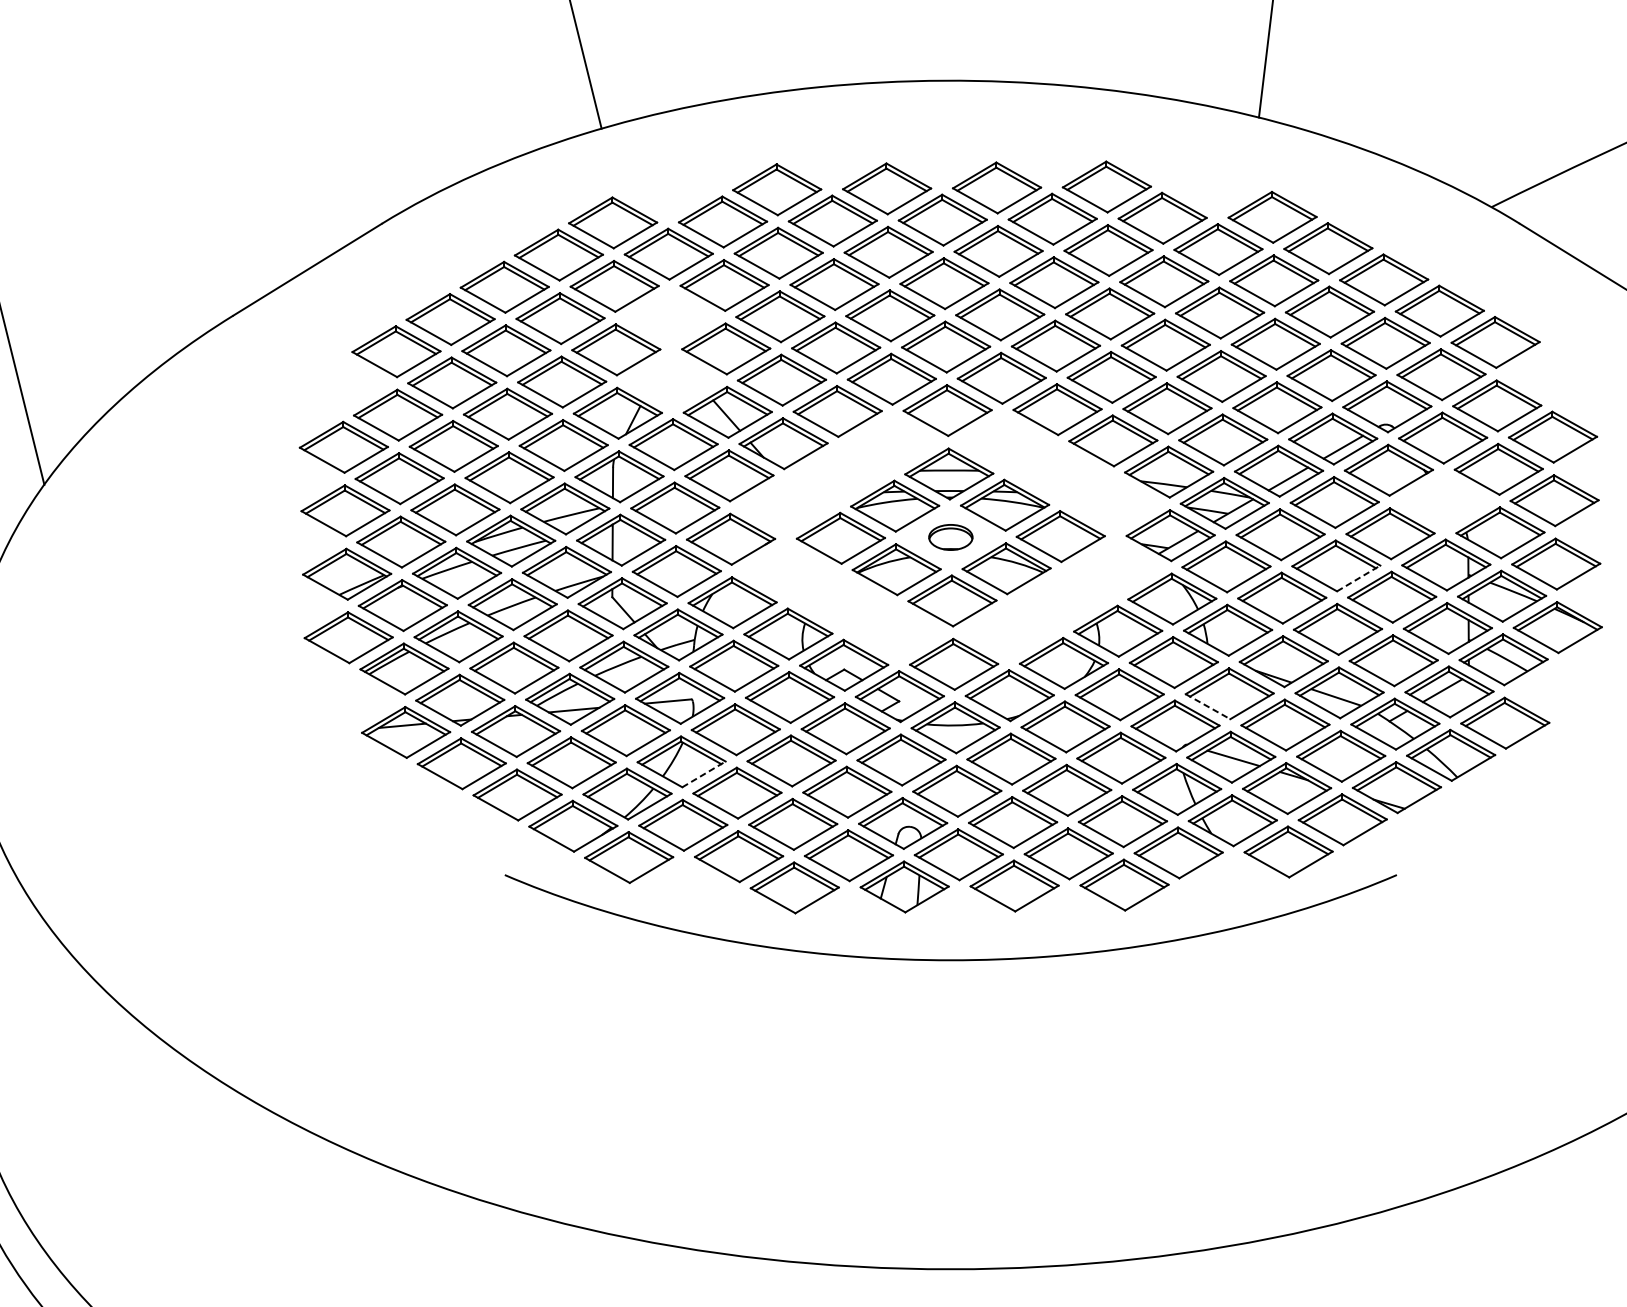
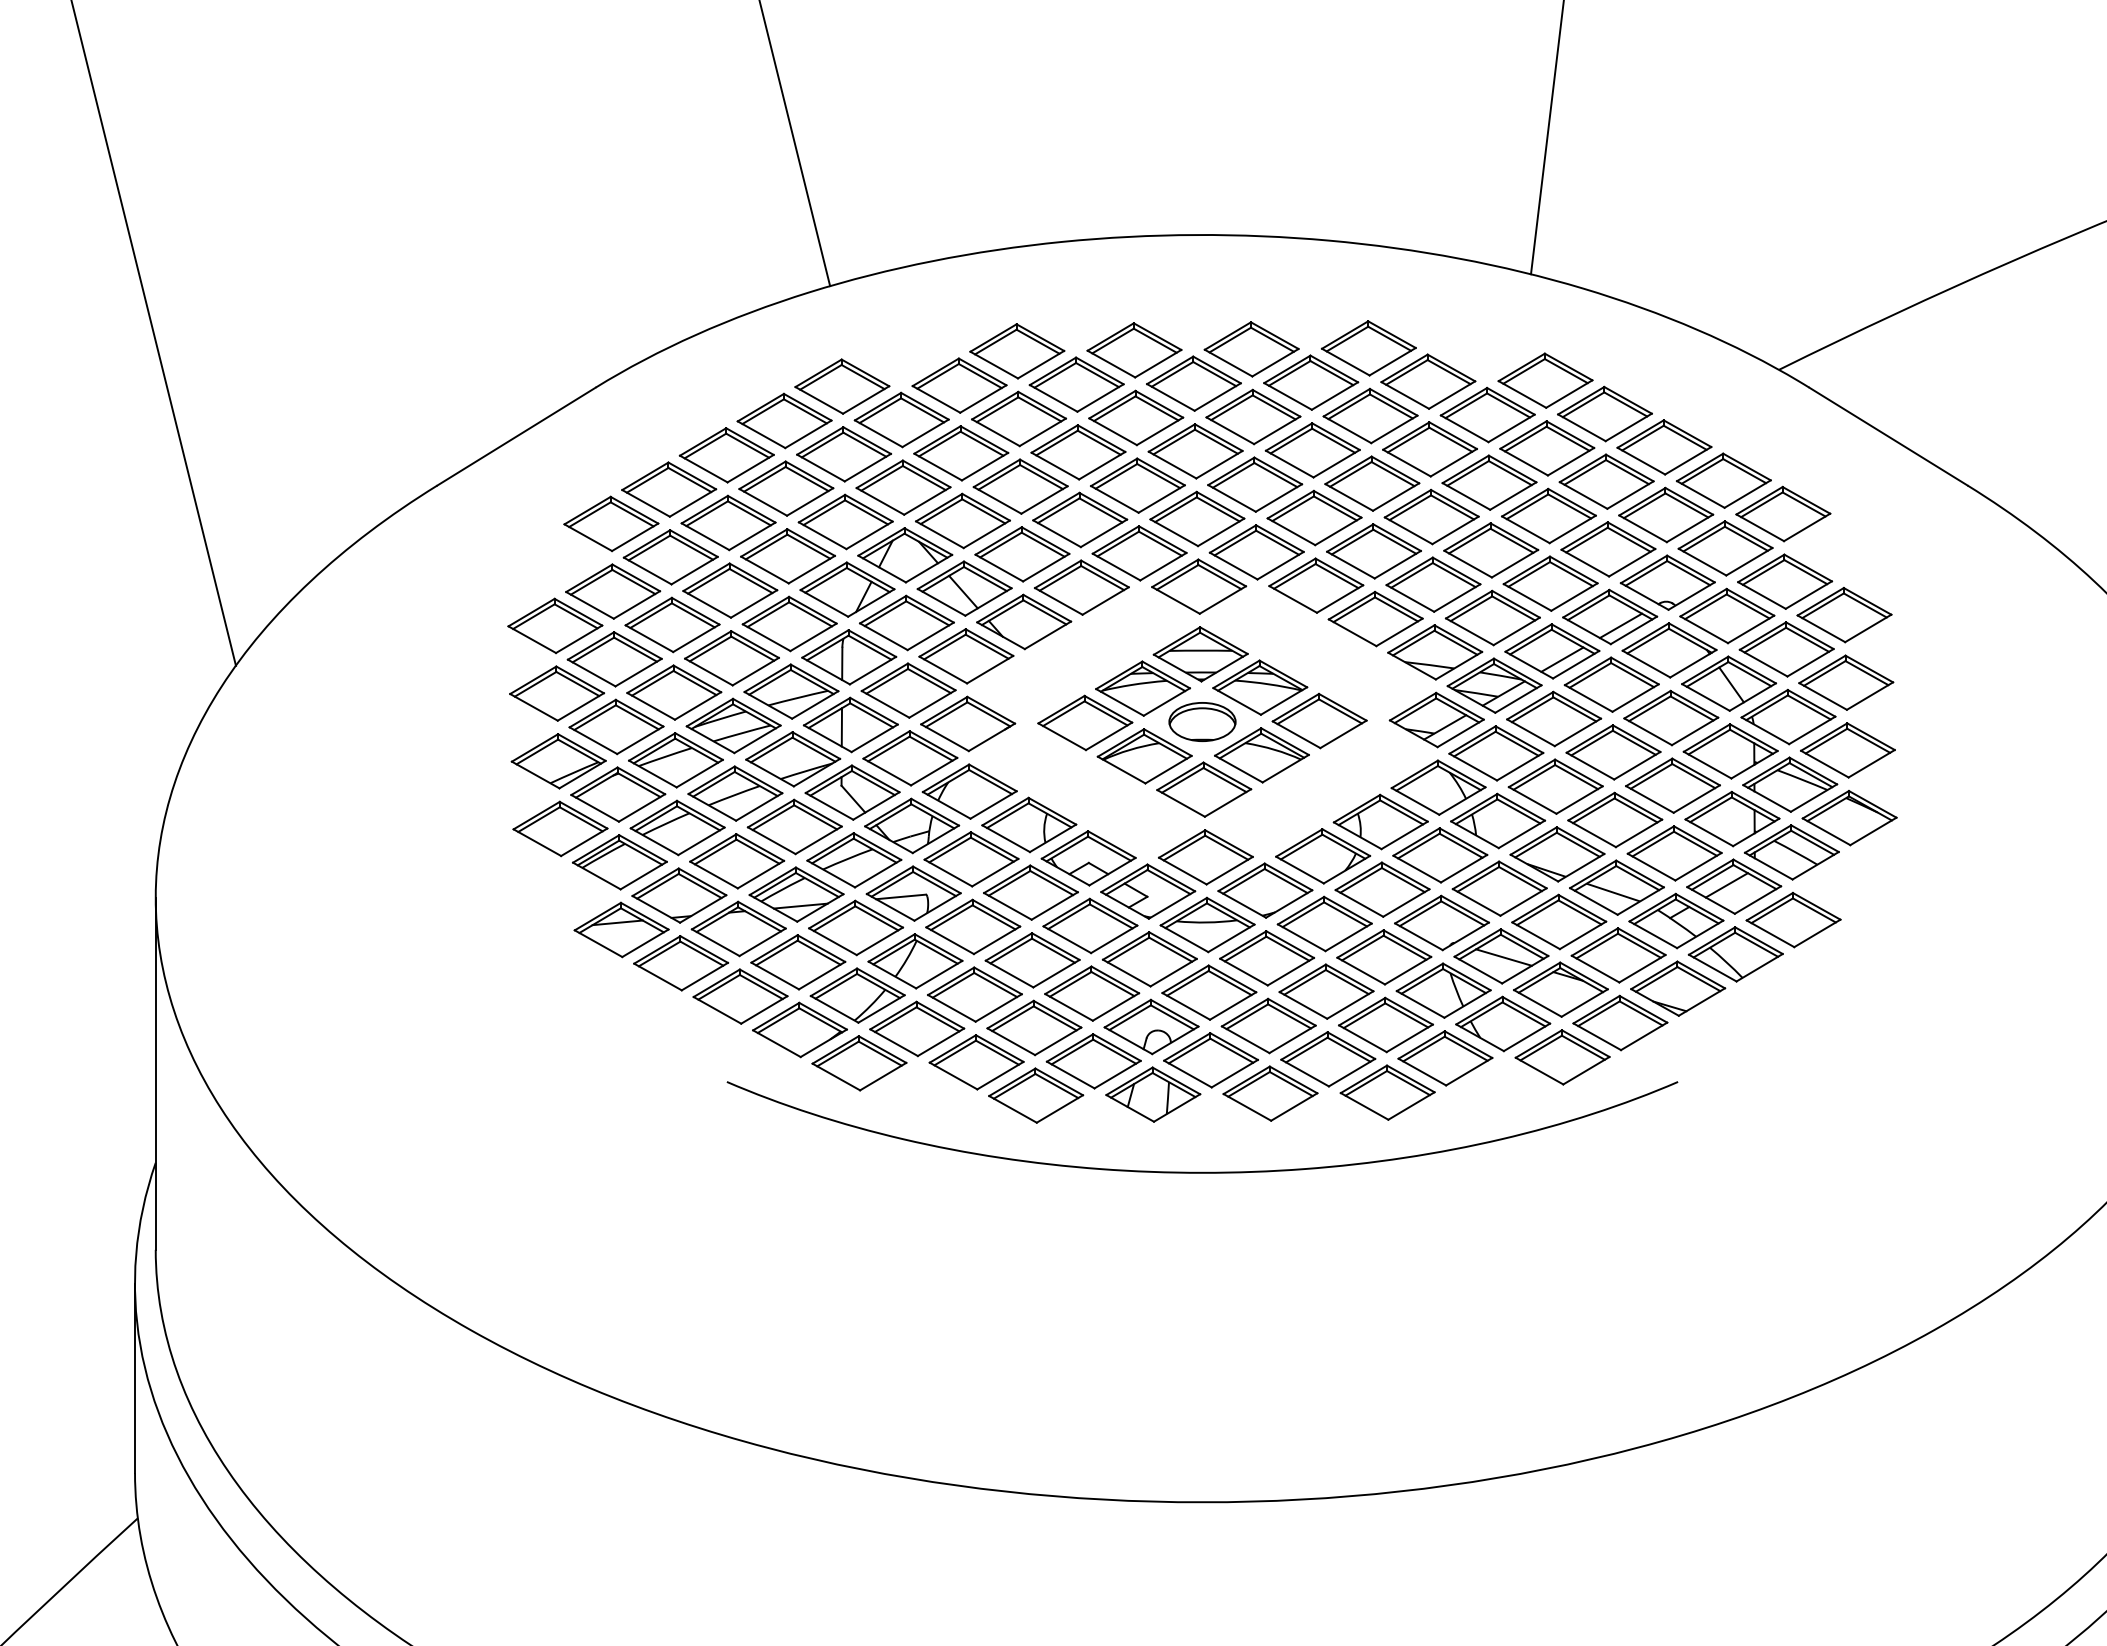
part: (670, 317) -> (903, 487), added
part: (672, 381) -> (905, 555), added
part: (1445, 501) -> (1729, 683), added
part: (950, 536) -> (1202, 721), size x1.43
line: (1358, 578) -> (1637, 765), dashed -> solid
line: (1208, 706) -> (1477, 902), dashed -> solid
line: (704, 774) -> (939, 974), dashed -> solid

